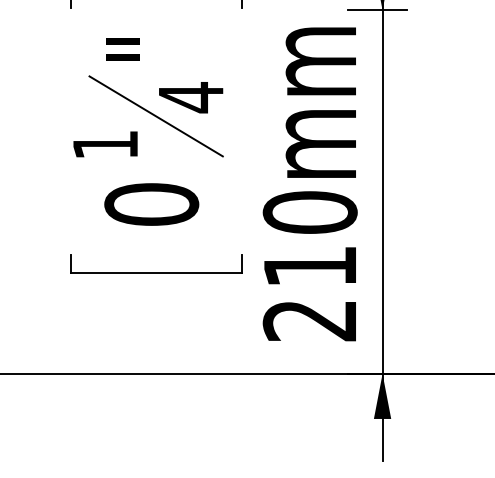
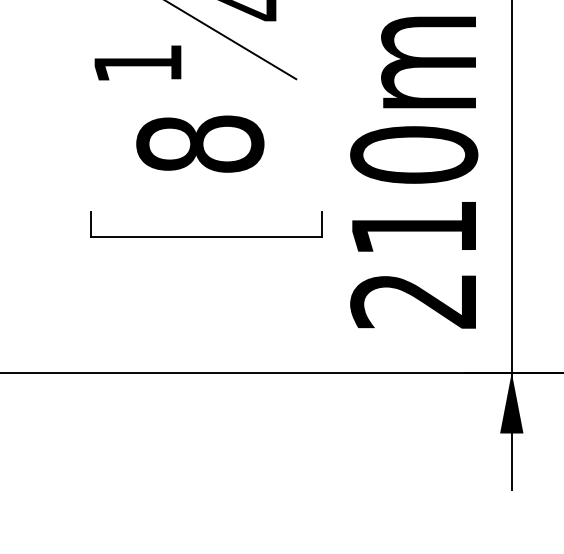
text: (151, 204) -> (199, 144), 0 -> 8

